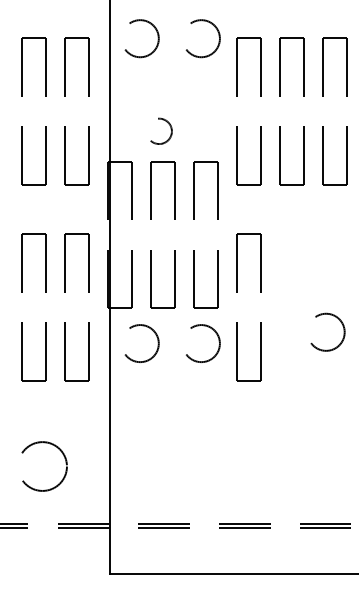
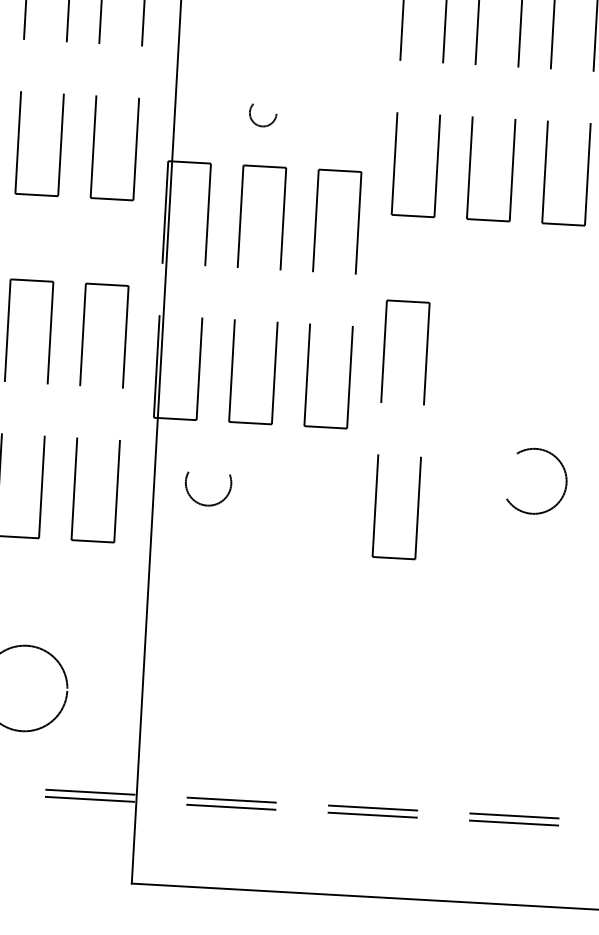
circle: (161, 130) -> (265, 112), size x0.6
circle: (141, 343) -> (209, 482), size x0.7
circle: (202, 343) -> (316, 488), removed

